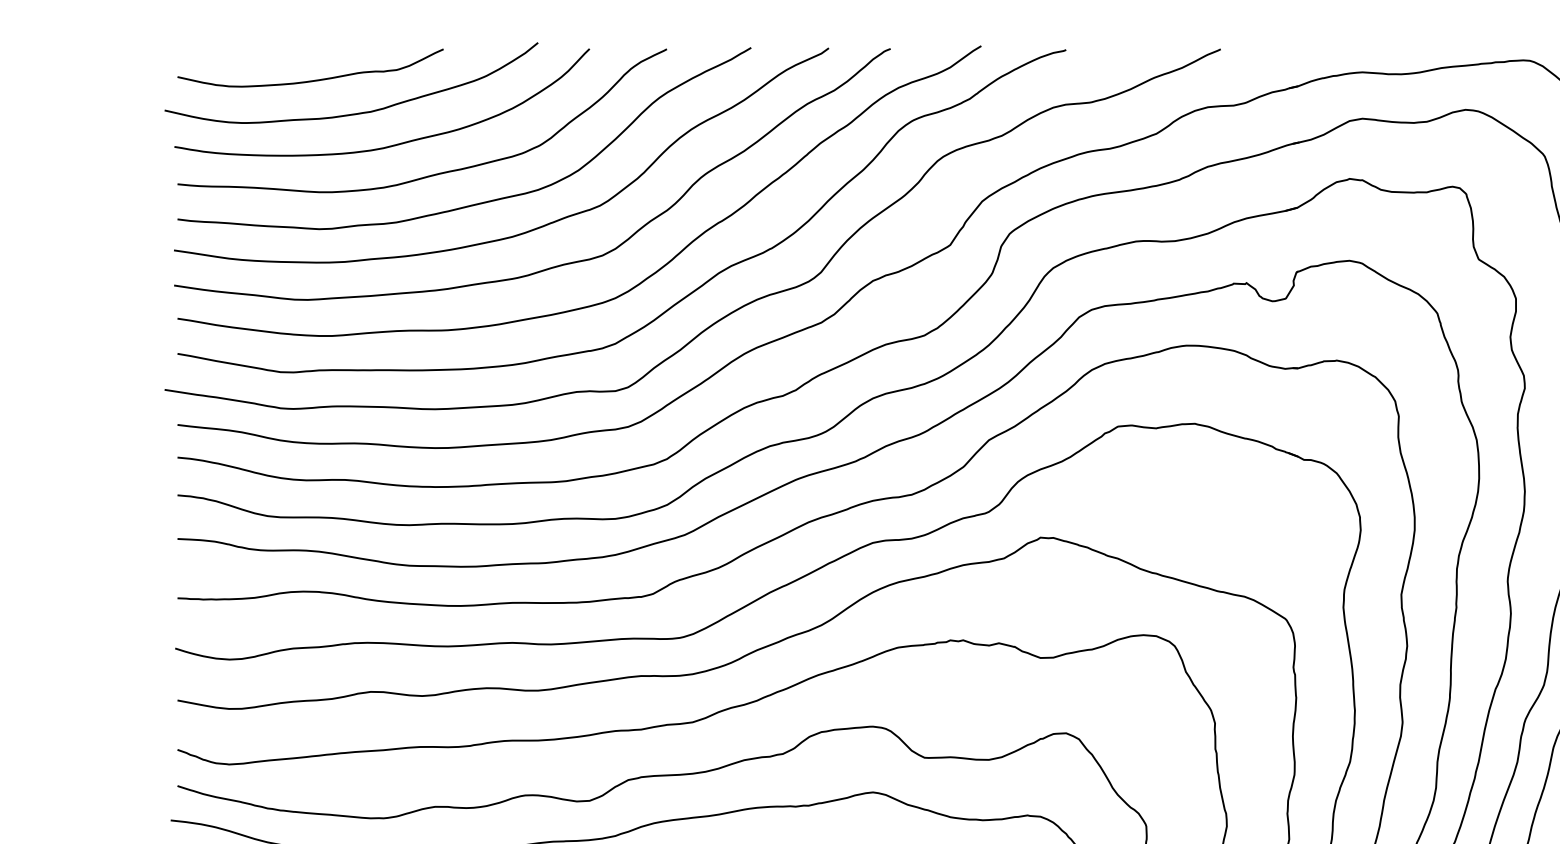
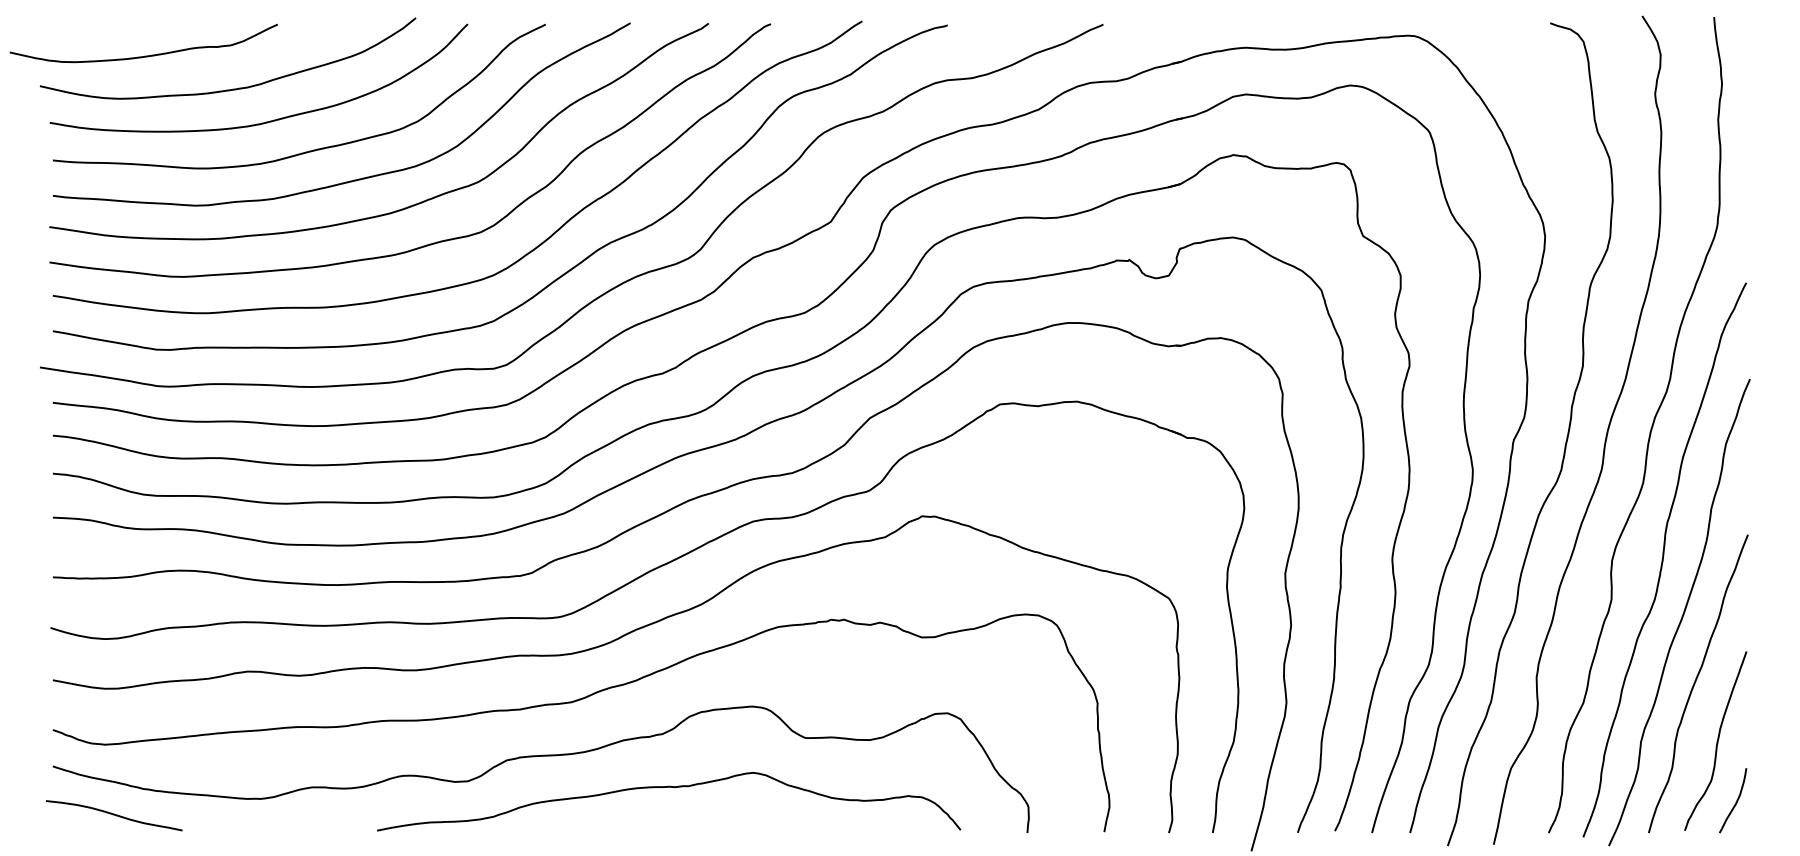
curve: (311, 80) -> (144, 55), moved

